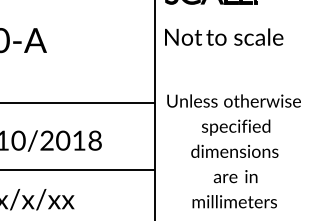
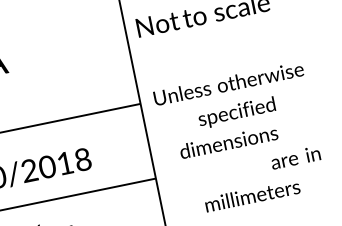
text: (234, 150) -> (228, 141), moved
text: (235, 176) -> (295, 157), moved

